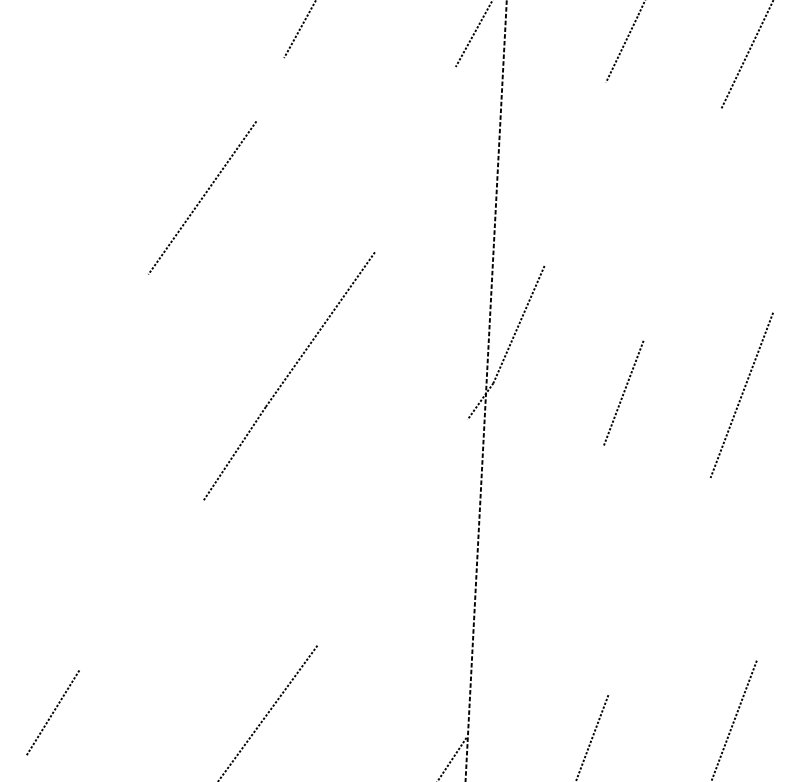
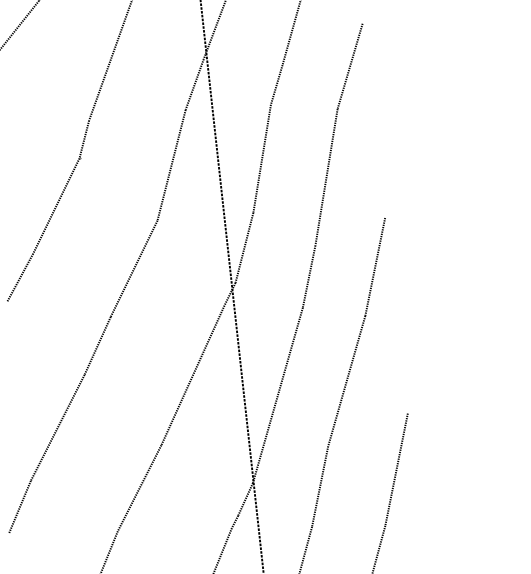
line: (270, 89) -> (84, 139), added
line: (415, 158) -> (171, 164), added
line: (574, 173) -> (261, 158), added
line: (682, 225) -> (326, 177), added
line: (119, 312) -> (20, 277), added
line: (391, 532) -> (192, 375), added
line: (141, 584) -> (57, 427), added
line: (659, 585) -> (346, 380), added
line: (534, 591) -> (277, 395), added

